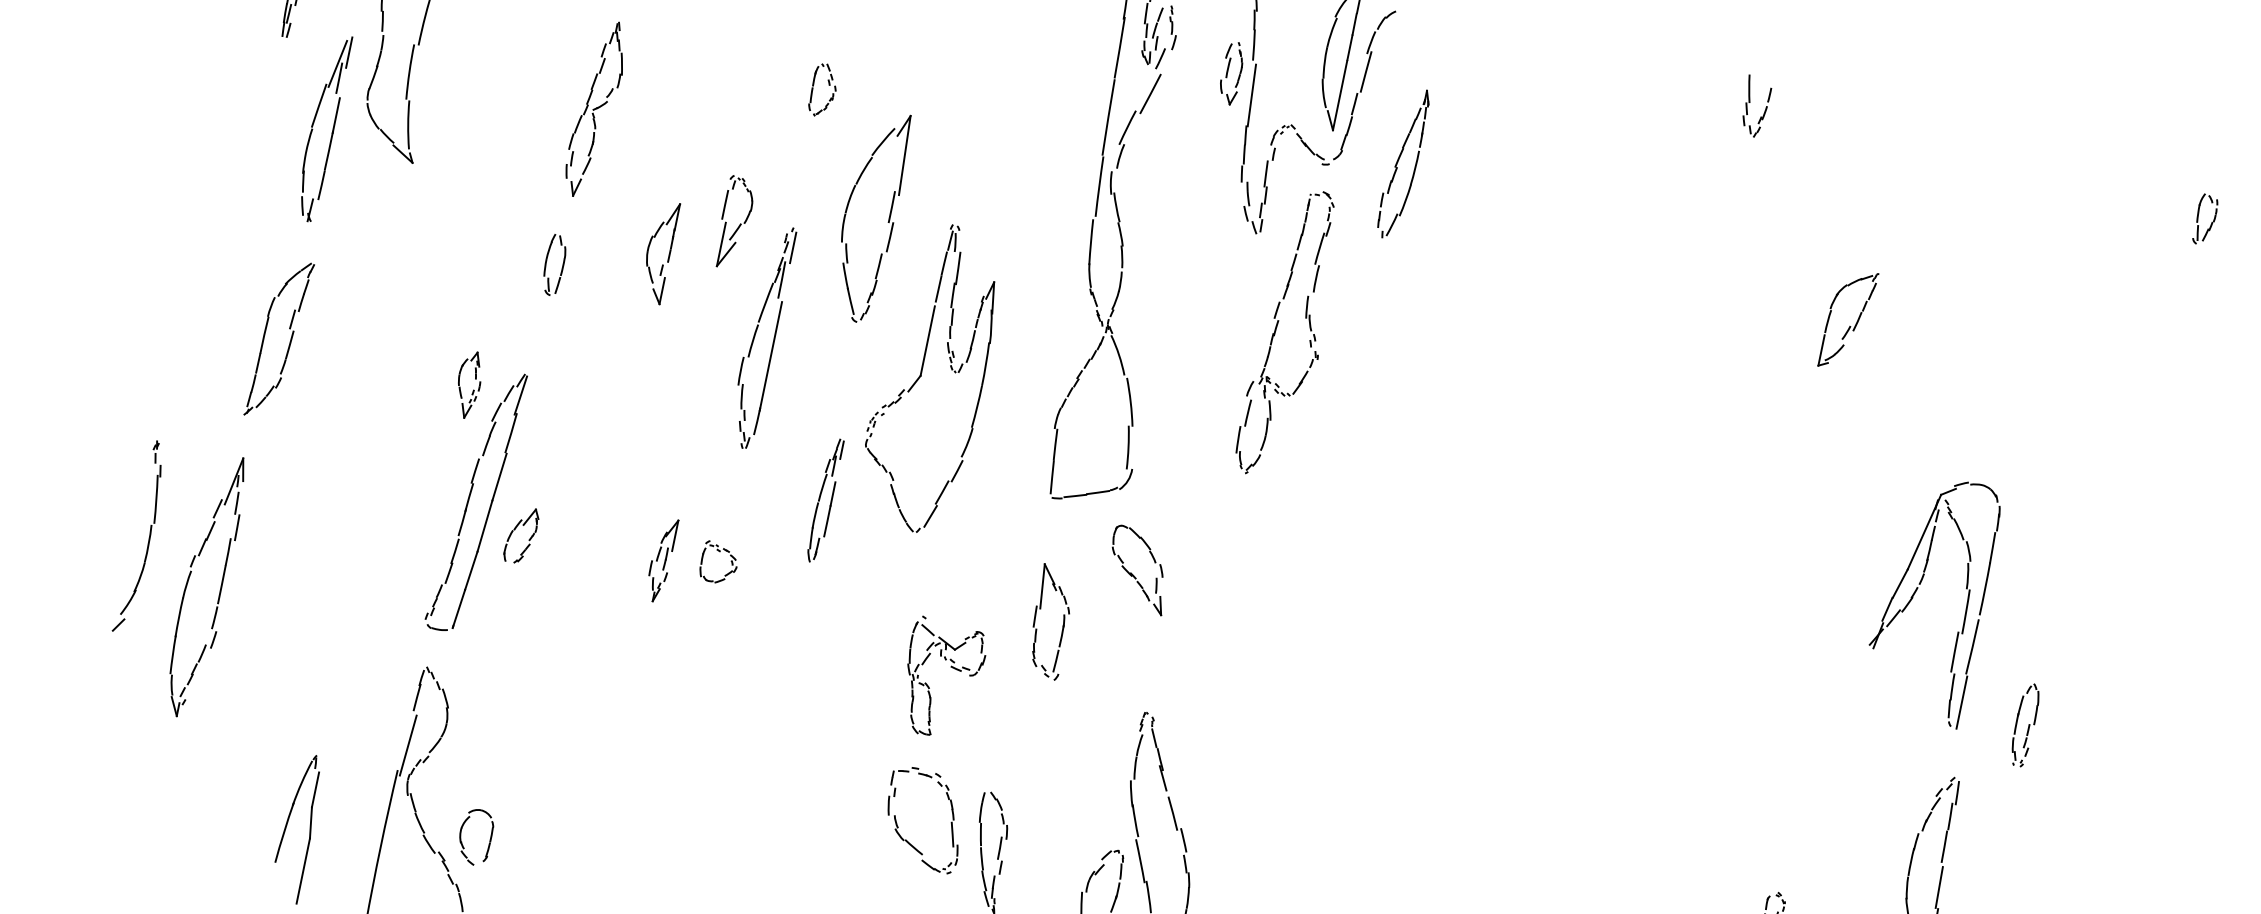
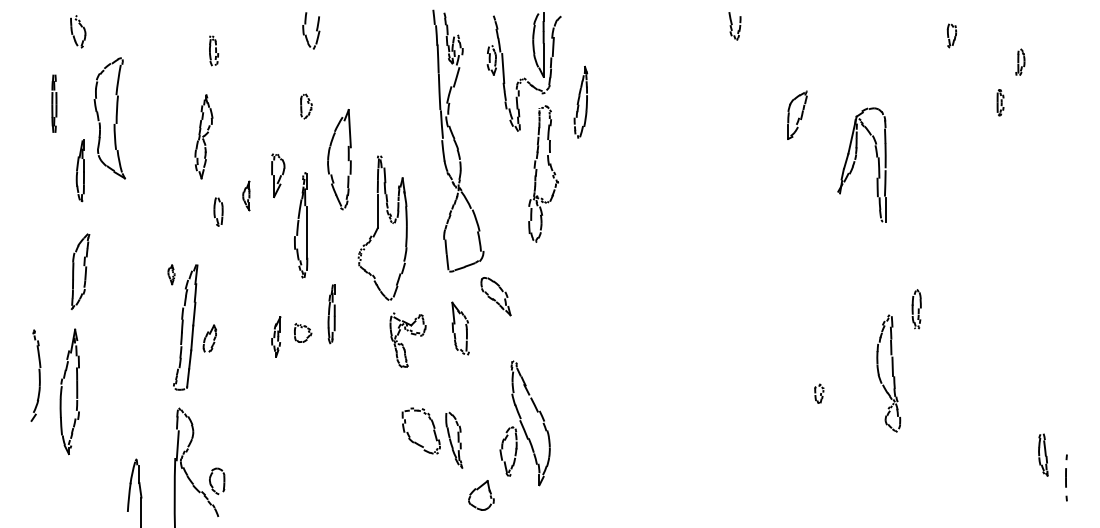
part: (322, 127) -> (80, 170), size x0.7
part: (1402, 161) -> (580, 101), moved
part: (659, 251) -> (246, 195), size x0.6
part: (554, 264) -> (218, 211), moved
part: (468, 384) -> (171, 274), size x0.6
part: (824, 500) -> (331, 314), moved
part: (1919, 590) -> (855, 162), moved
part: (951, 668) -> (411, 334), moved
part: (2024, 725) -> (916, 309), moved

